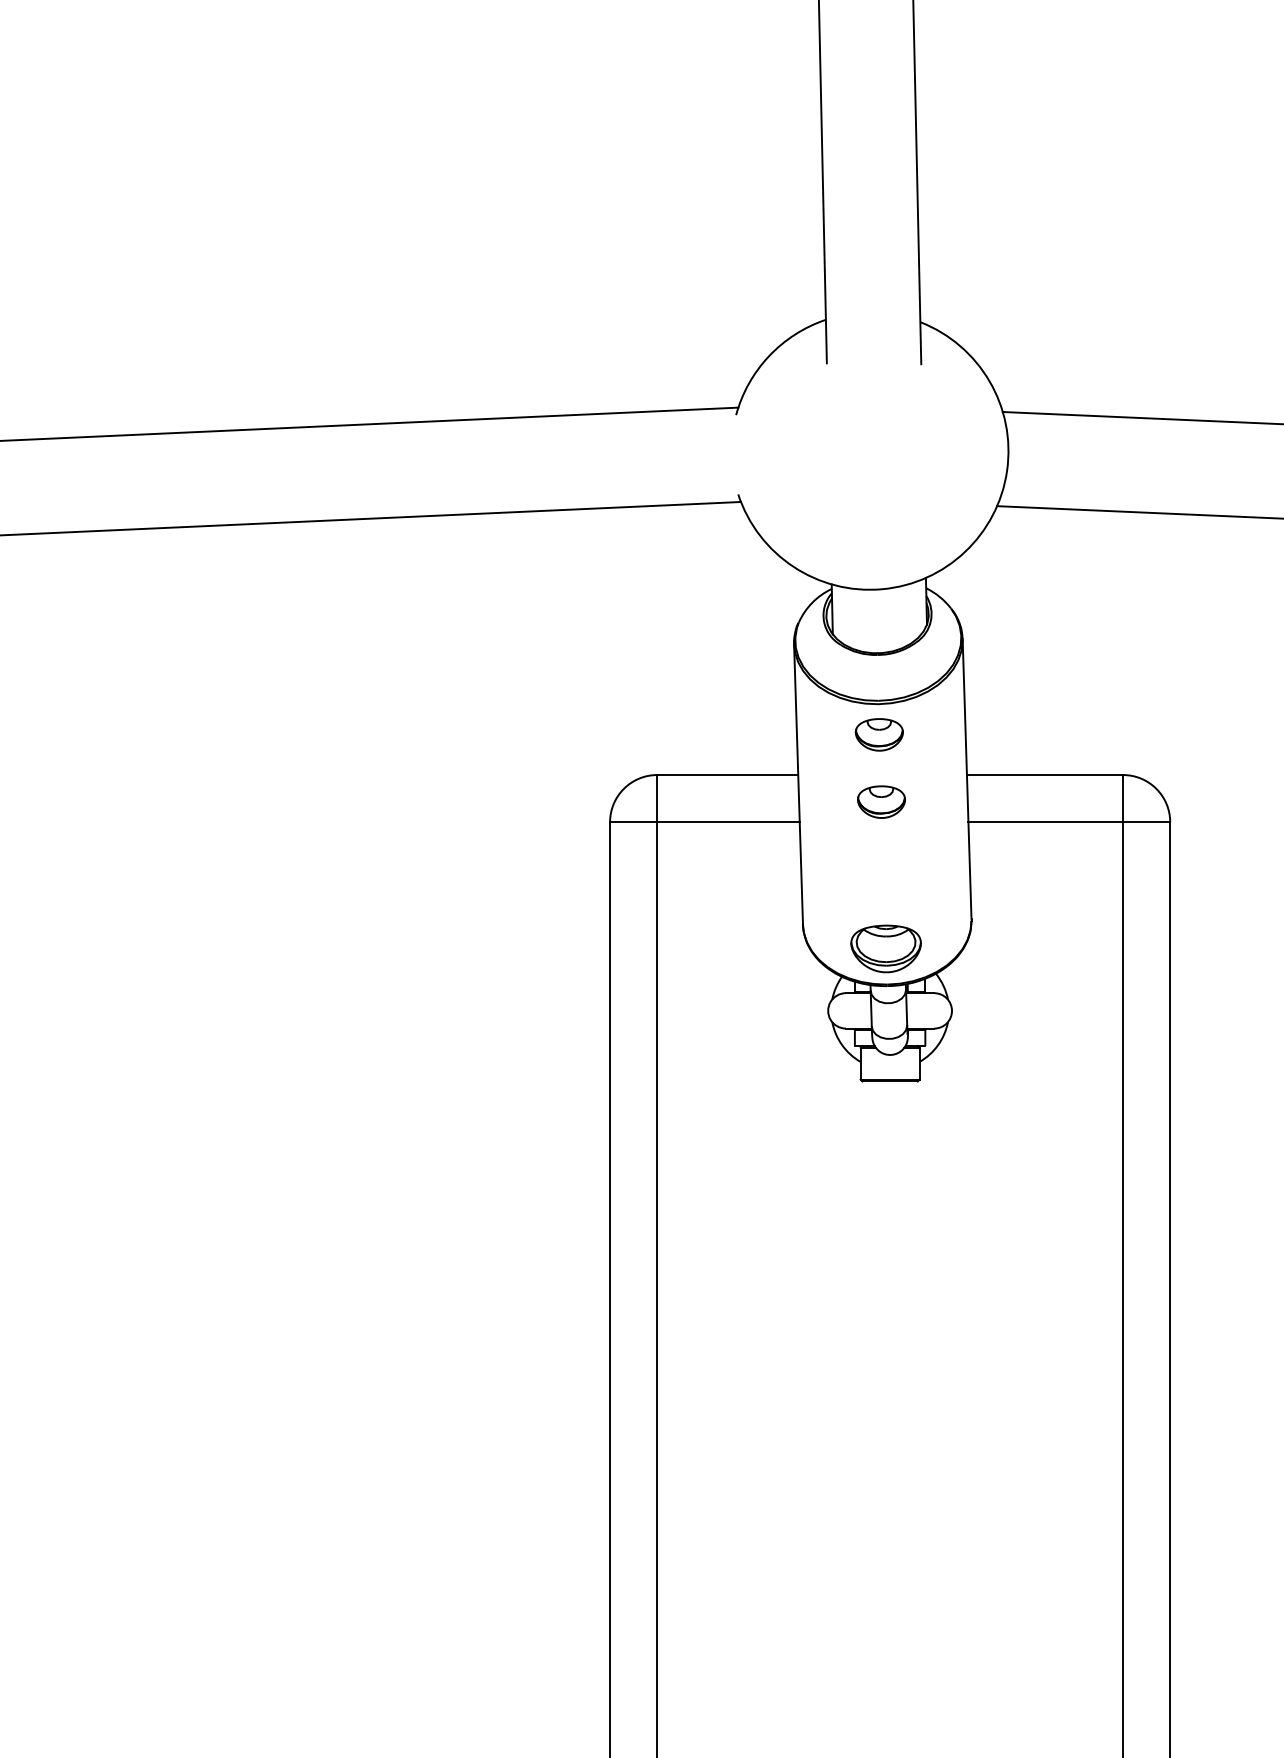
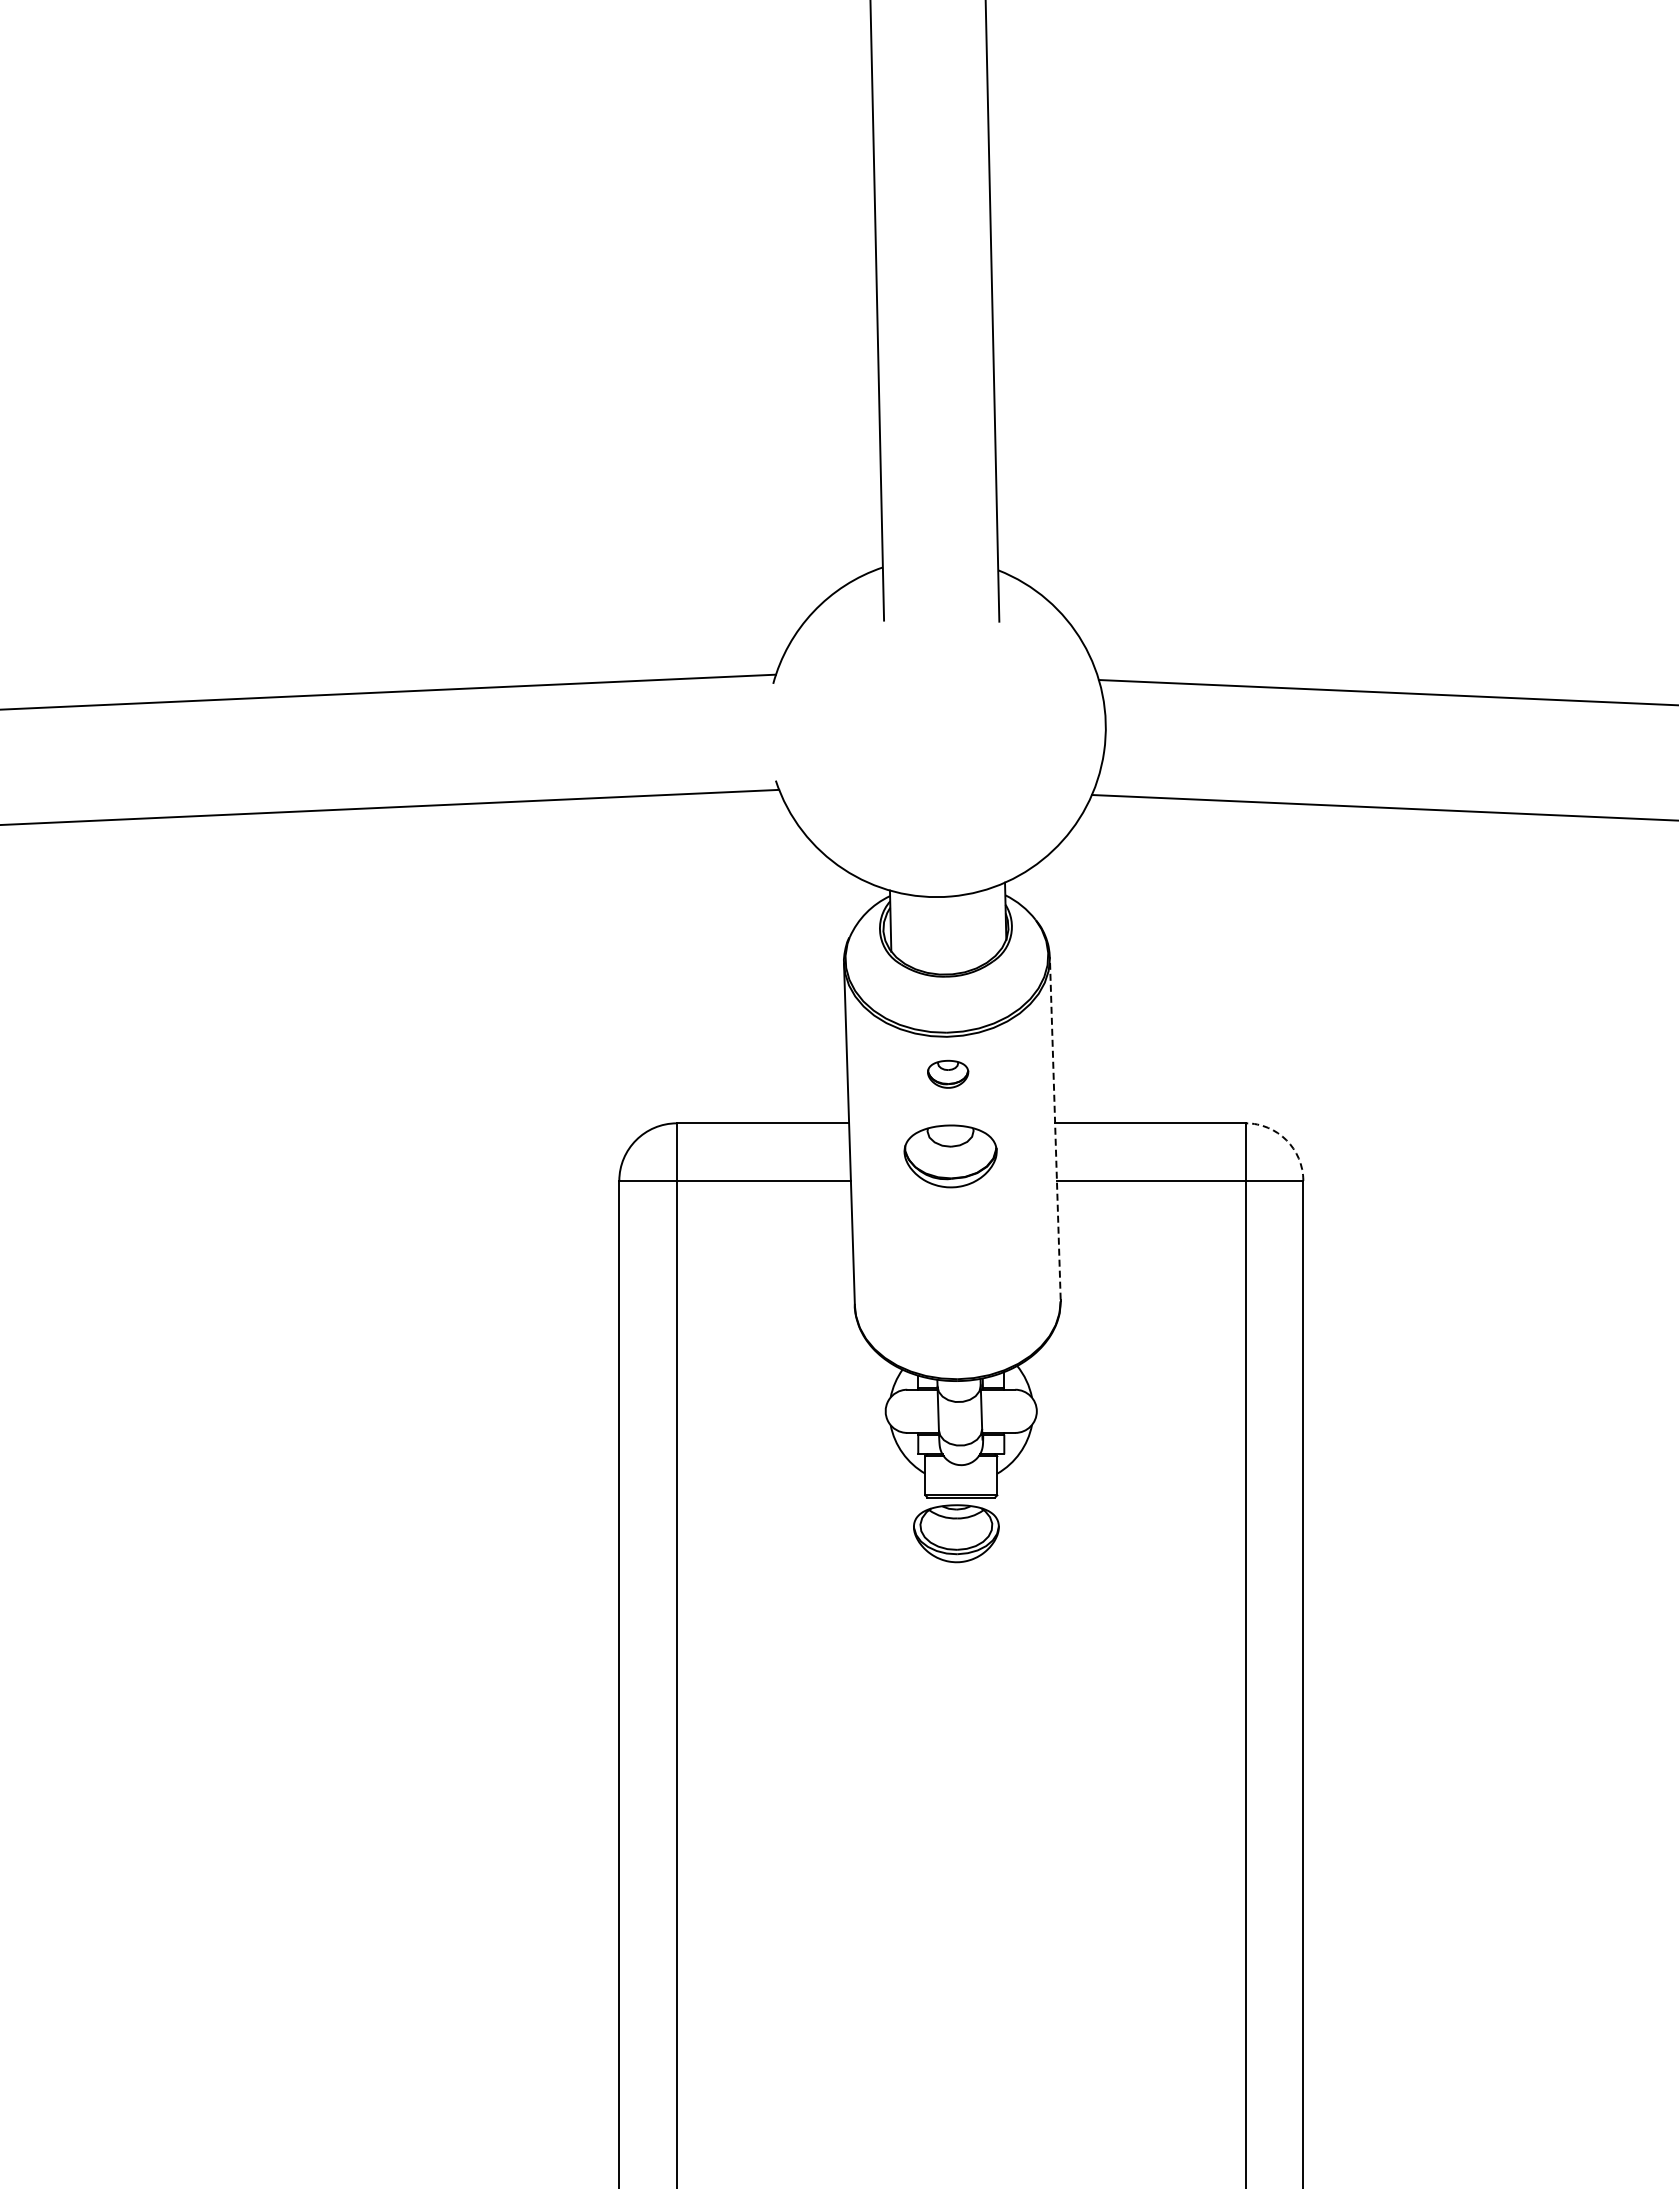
part: (878, 735) -> (947, 1074), size x0.7
line: (967, 778) -> (1055, 1127), solid -> dashed
arc: (1156, 789) -> (1286, 1140), solid -> dashed
part: (881, 802) -> (950, 1156), size x1.6
part: (886, 948) -> (956, 1533), moved

